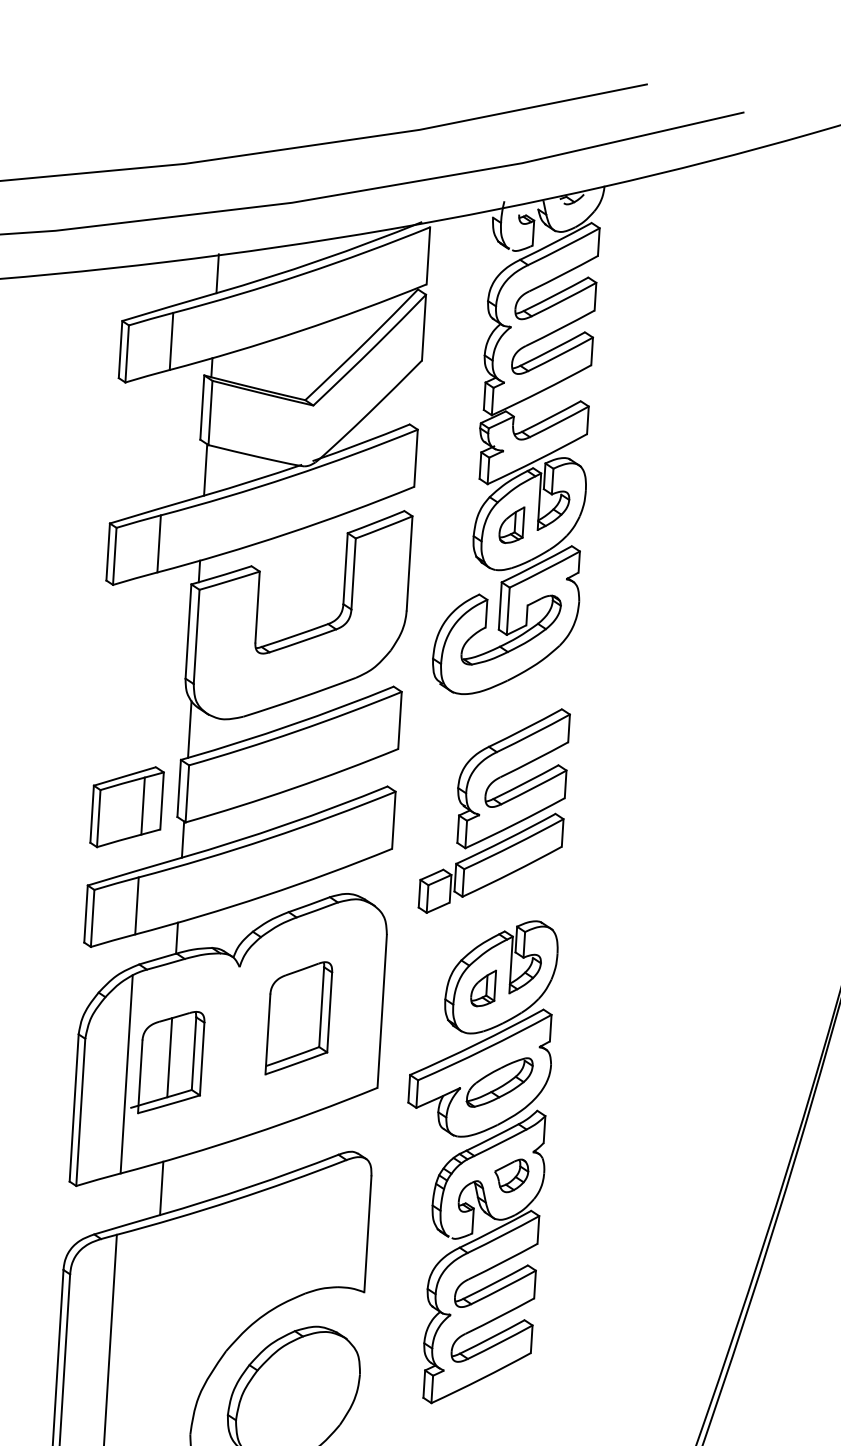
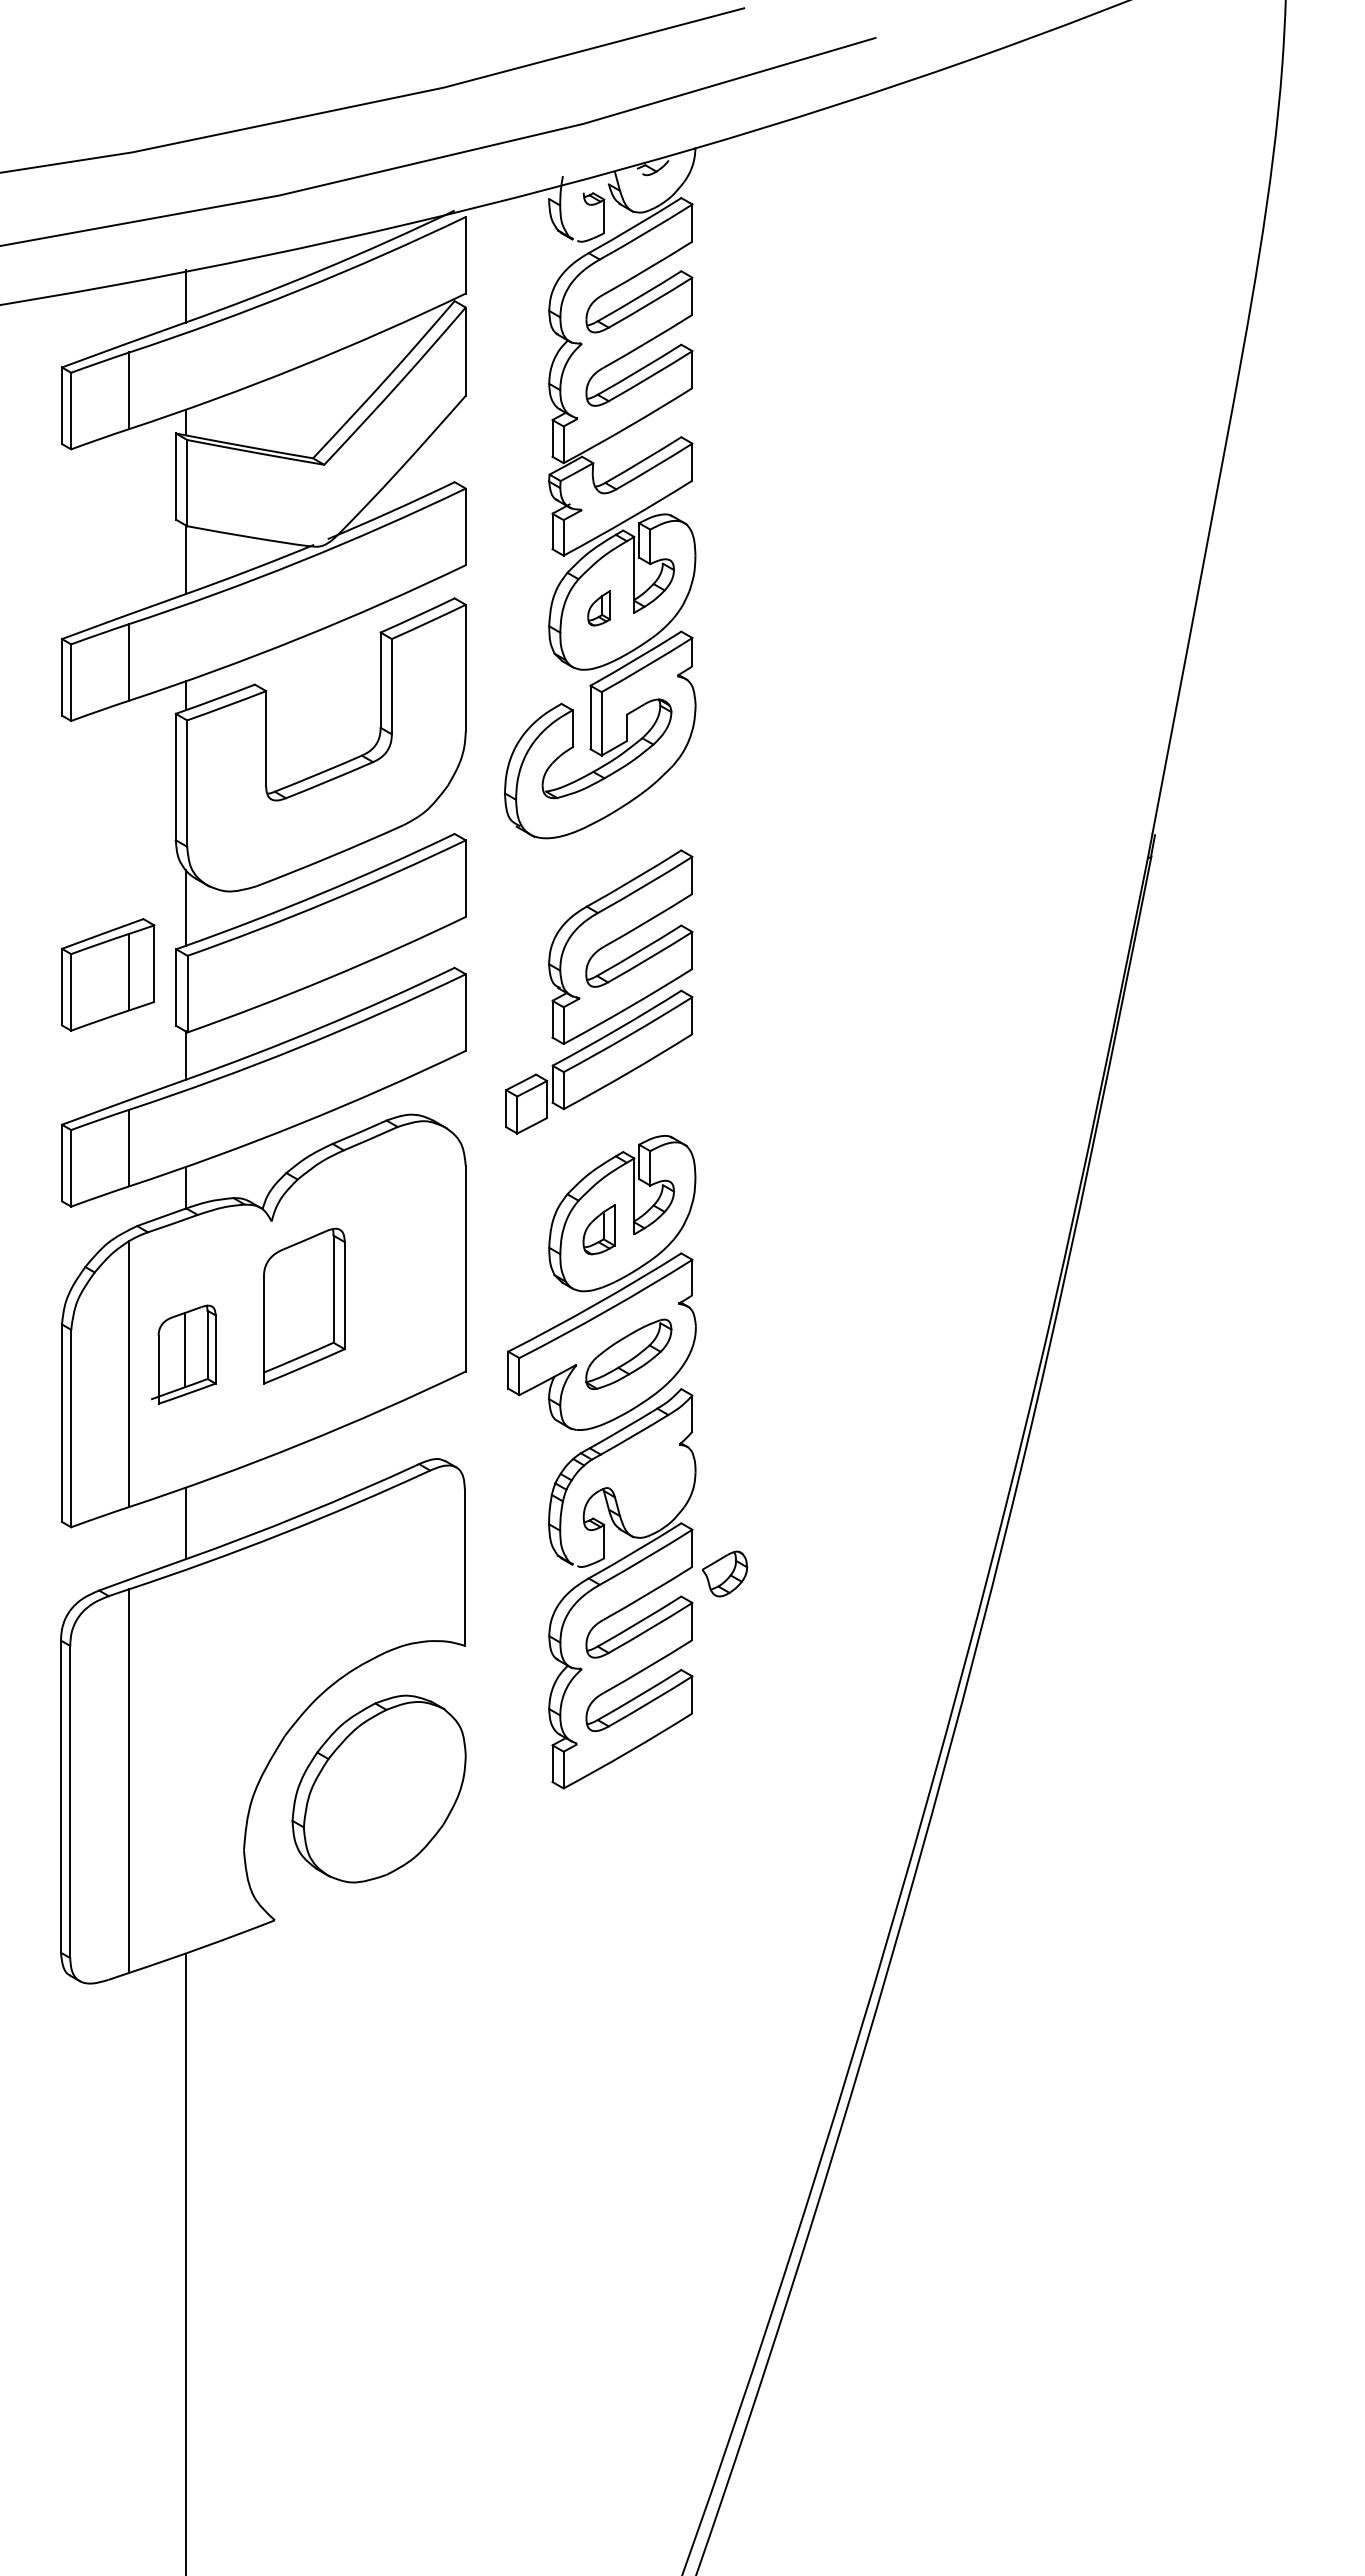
part: (511, 525) -> (598, 608), size x0.7
part: (127, 806) -> (108, 974), moved
part: (299, 1017) -> (304, 1305), moved
part: (167, 1062) -> (183, 1354), size x0.7
part: (511, 1175) -> (724, 1573), moved

